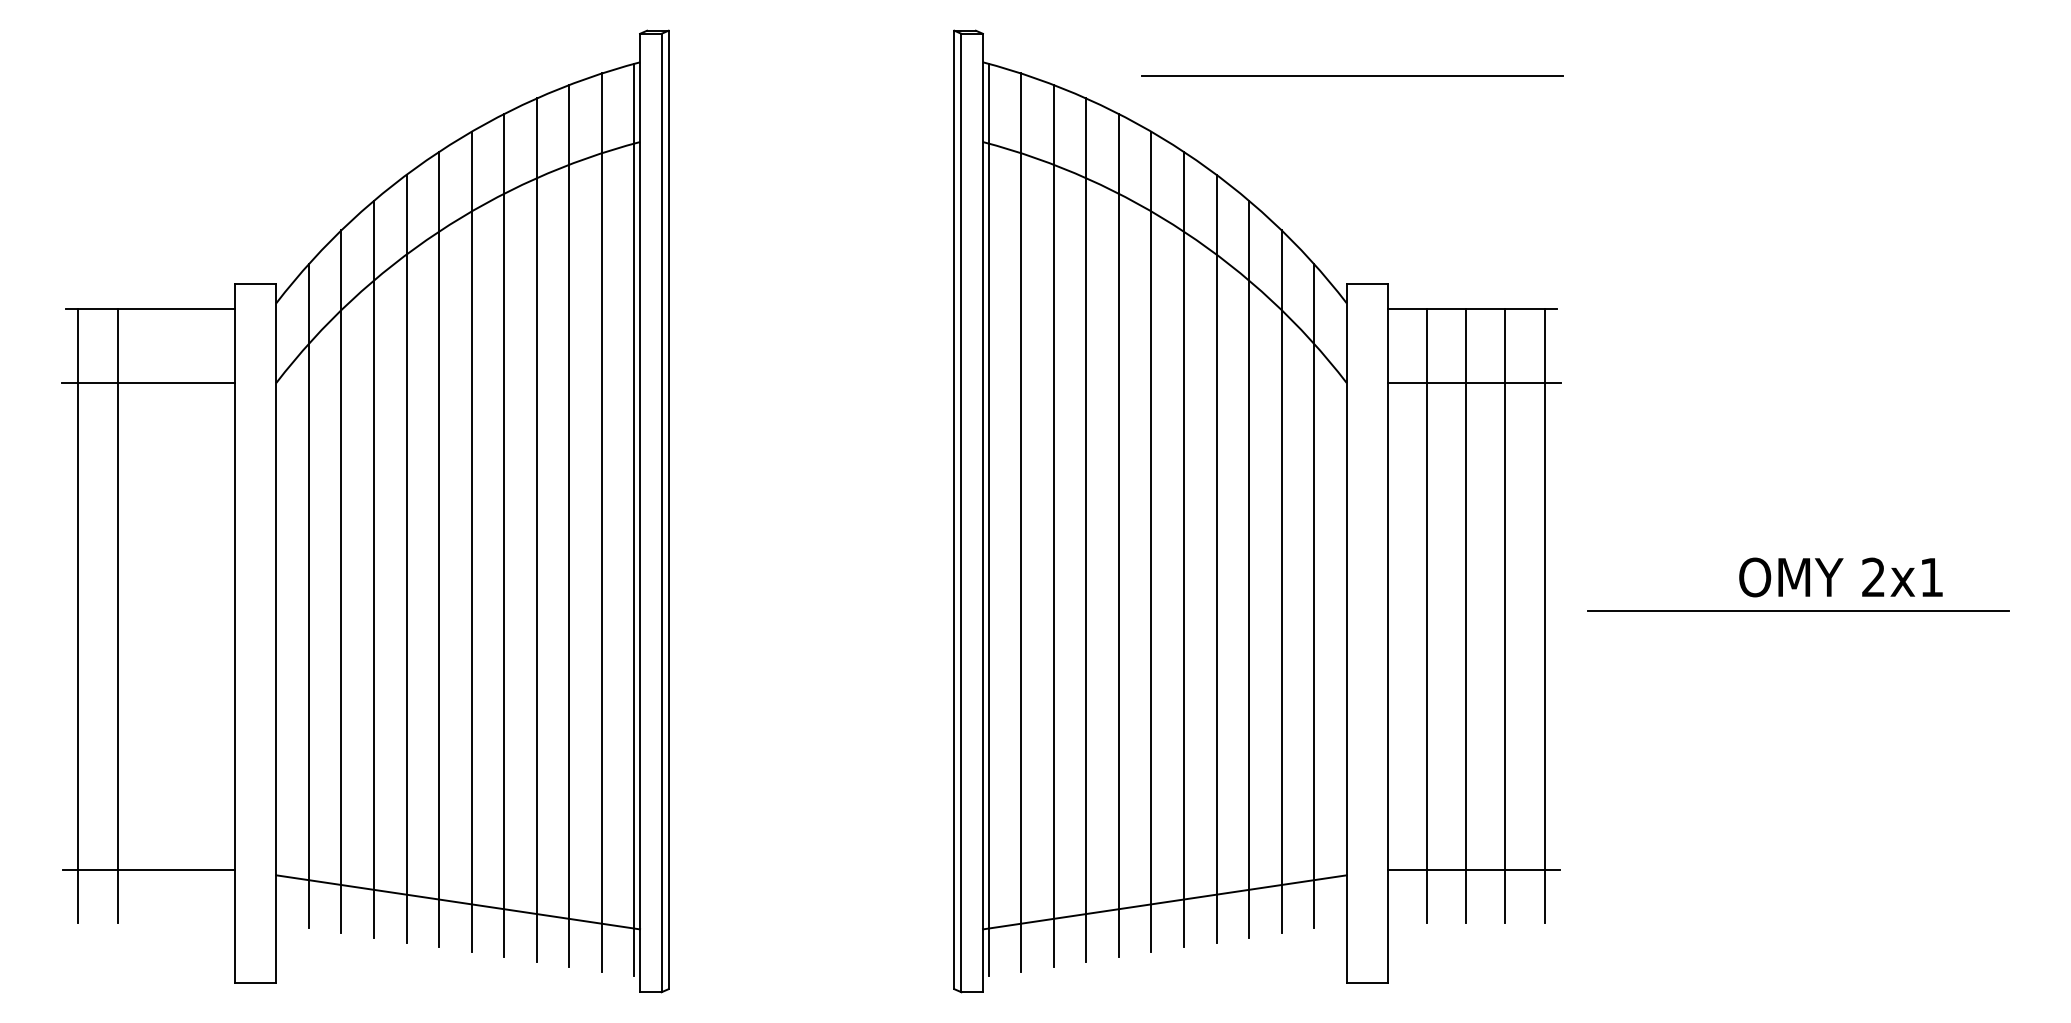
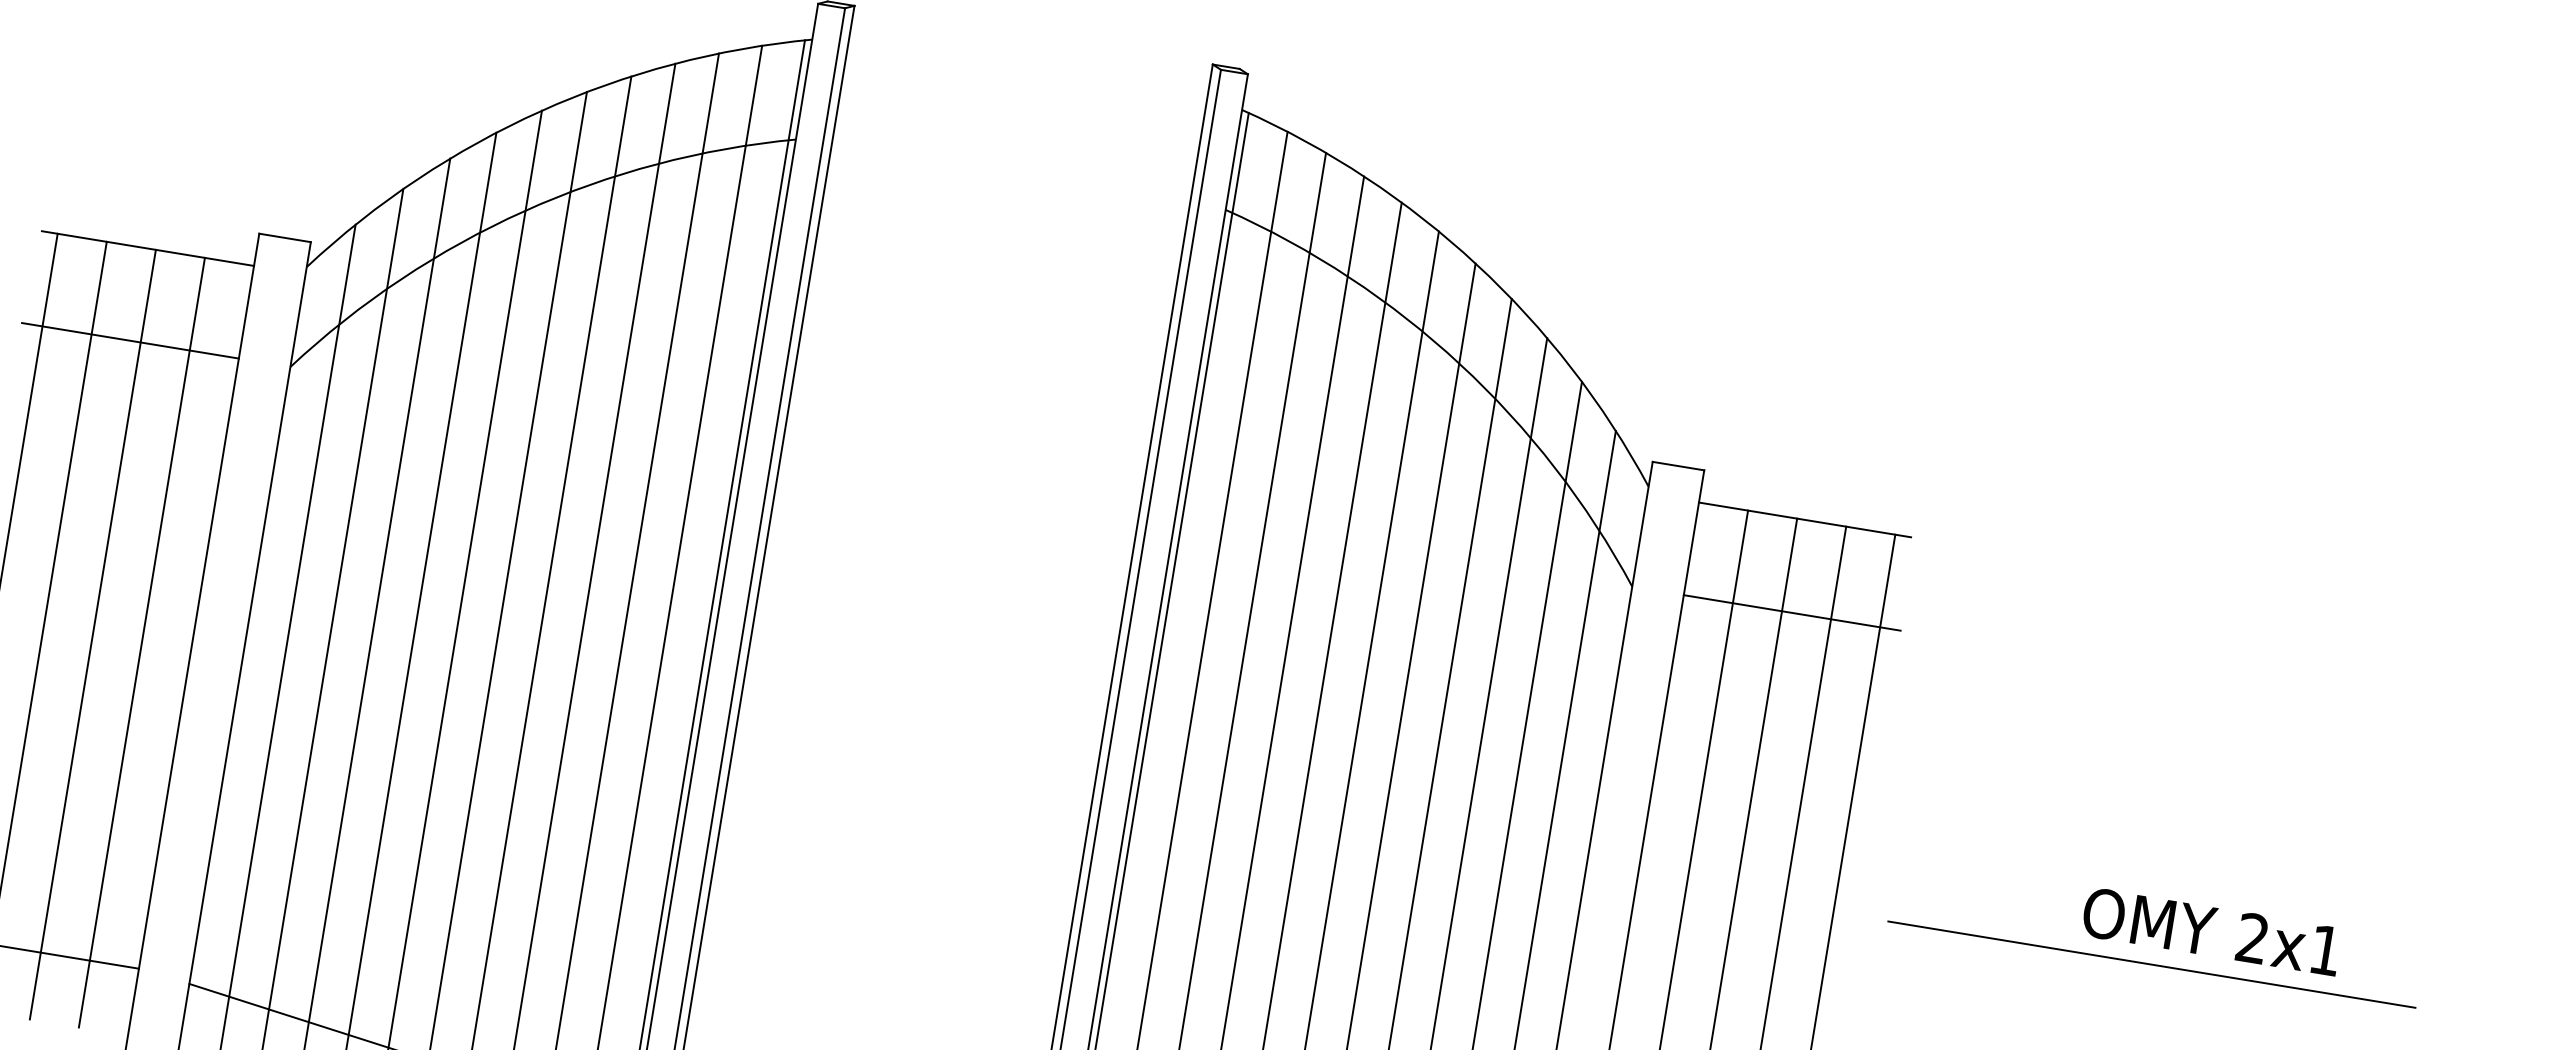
line: (1352, 75) -> (1702, 202), removed
line: (156, 616) -> (92, 634), added
line: (195, 616) -> (141, 642), added

